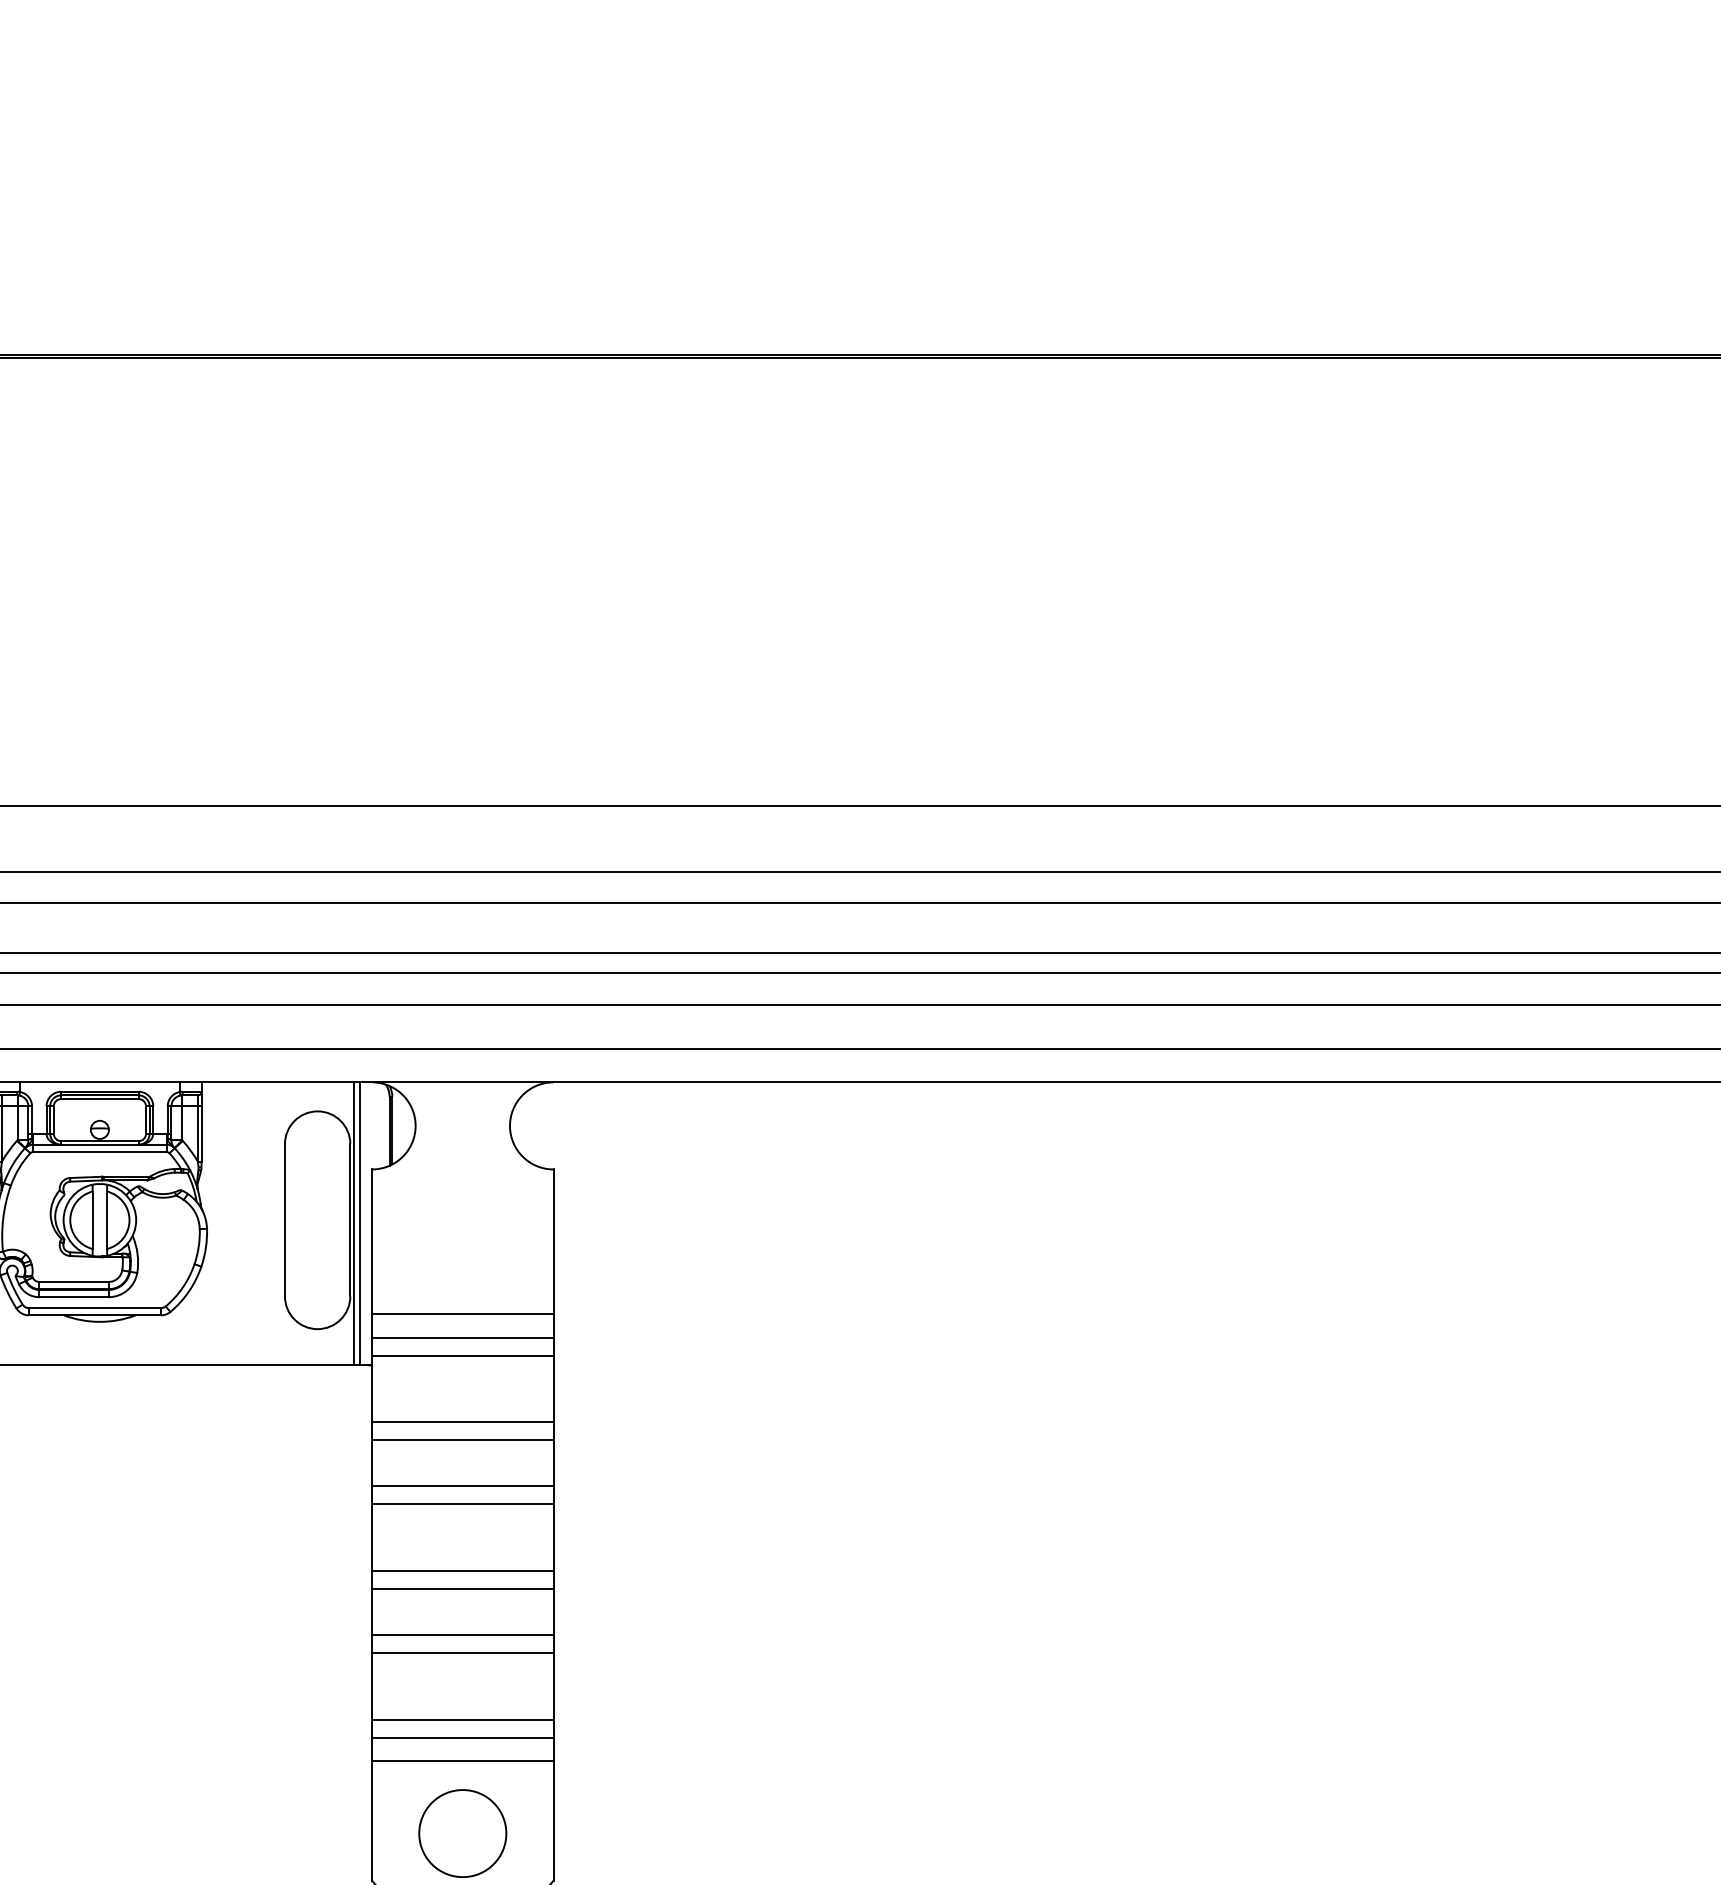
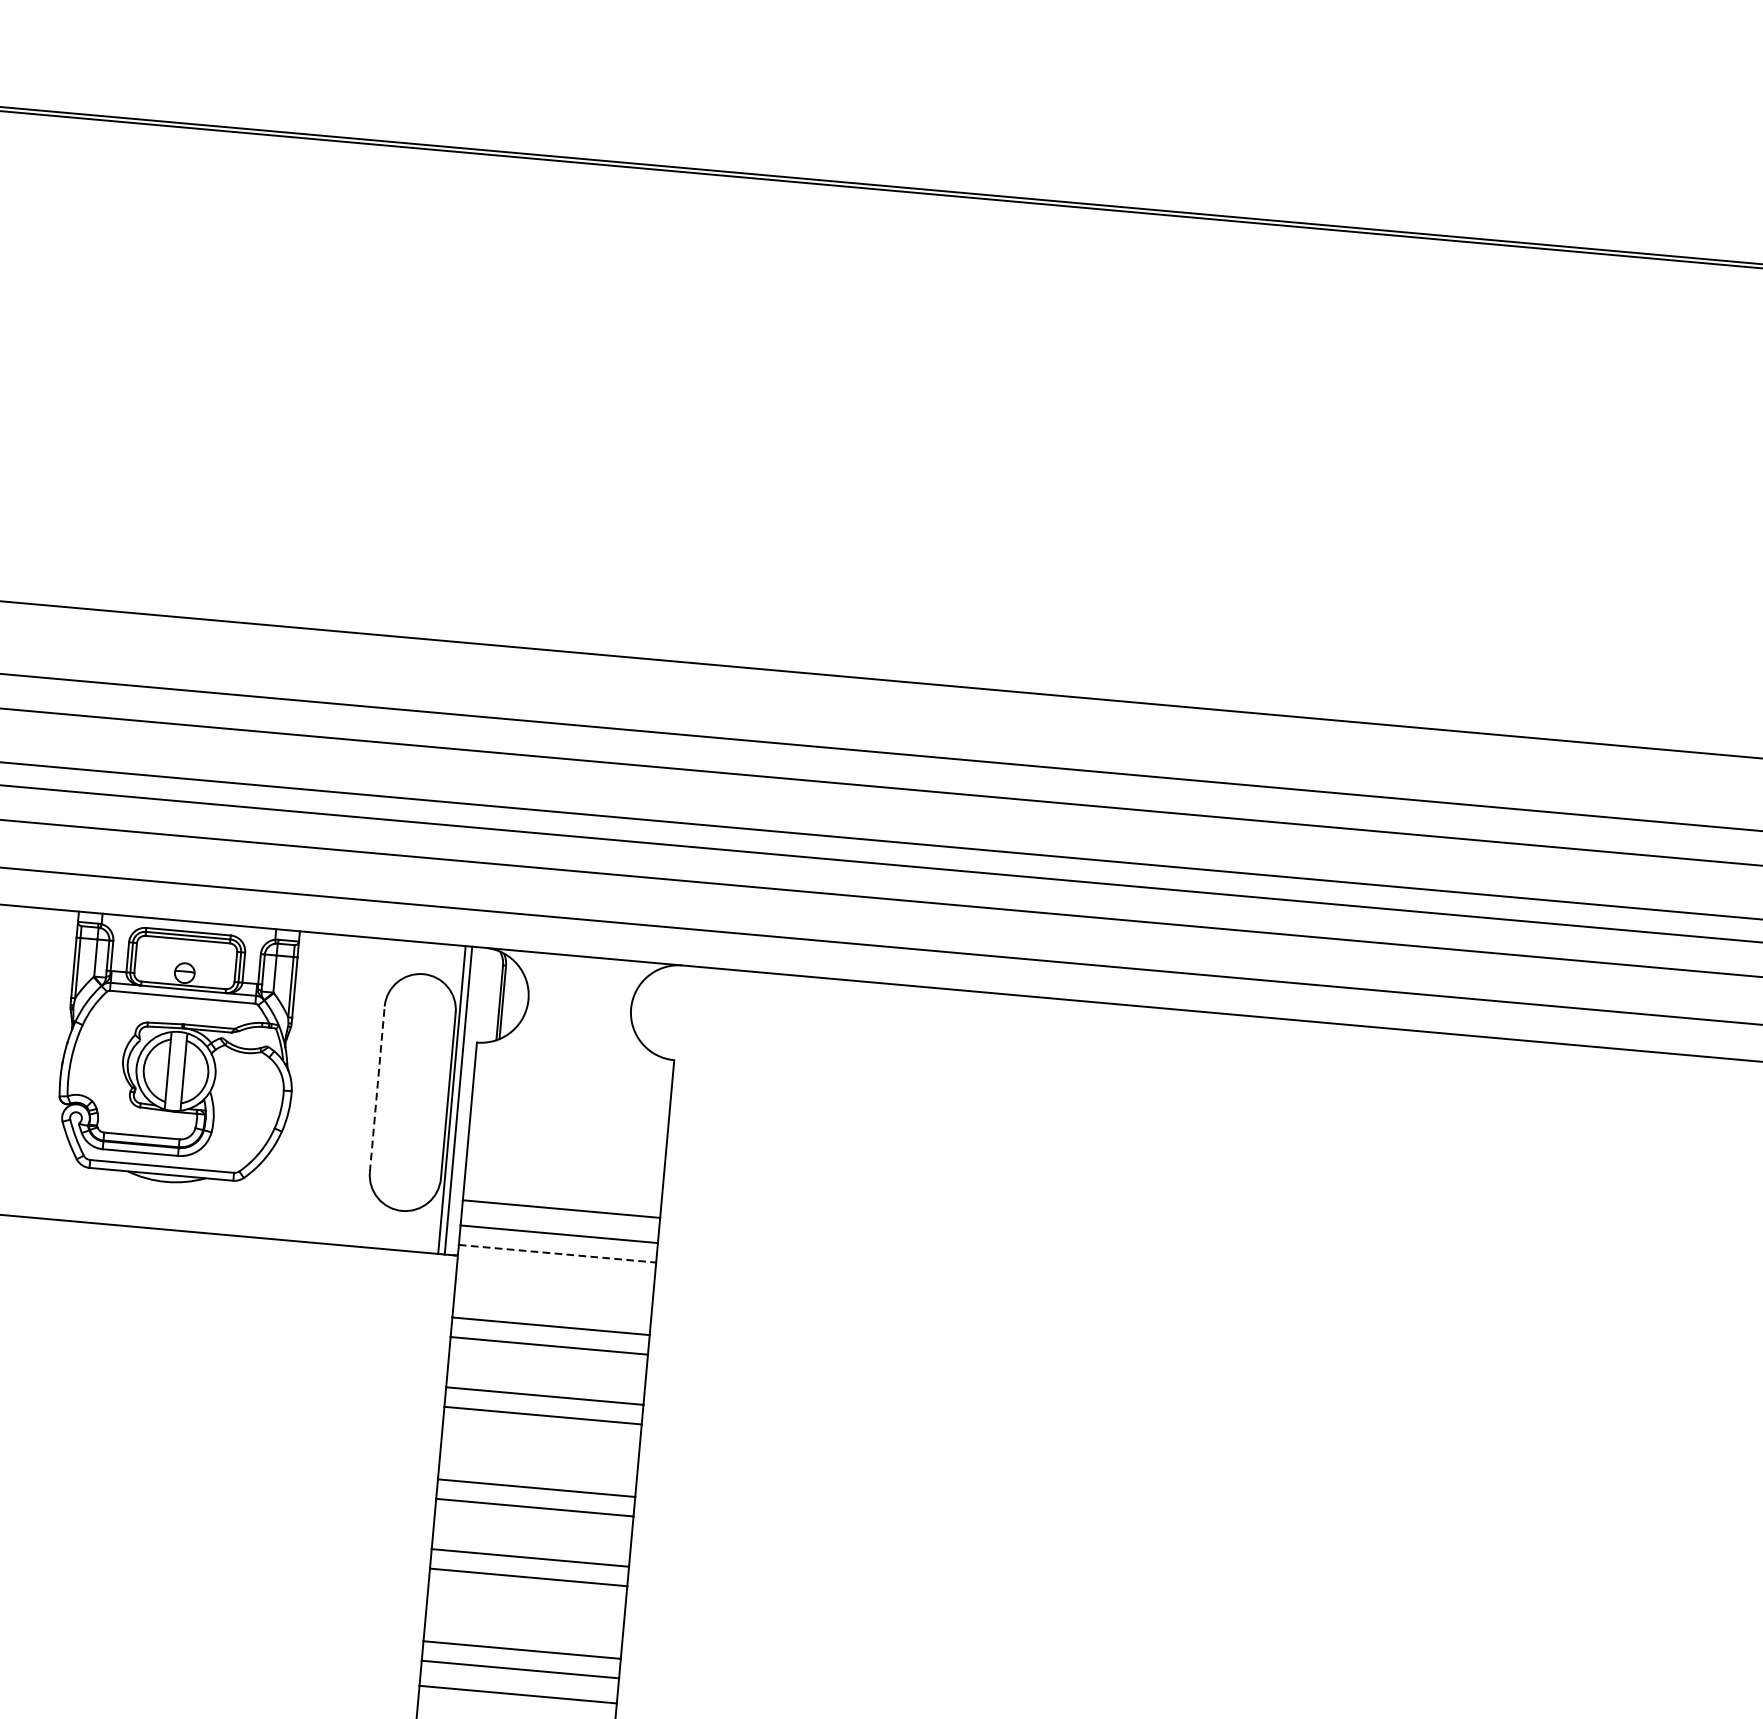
line: (284, 1219) -> (376, 1088), solid -> dashed
line: (462, 1355) -> (557, 1253), solid -> dashed

